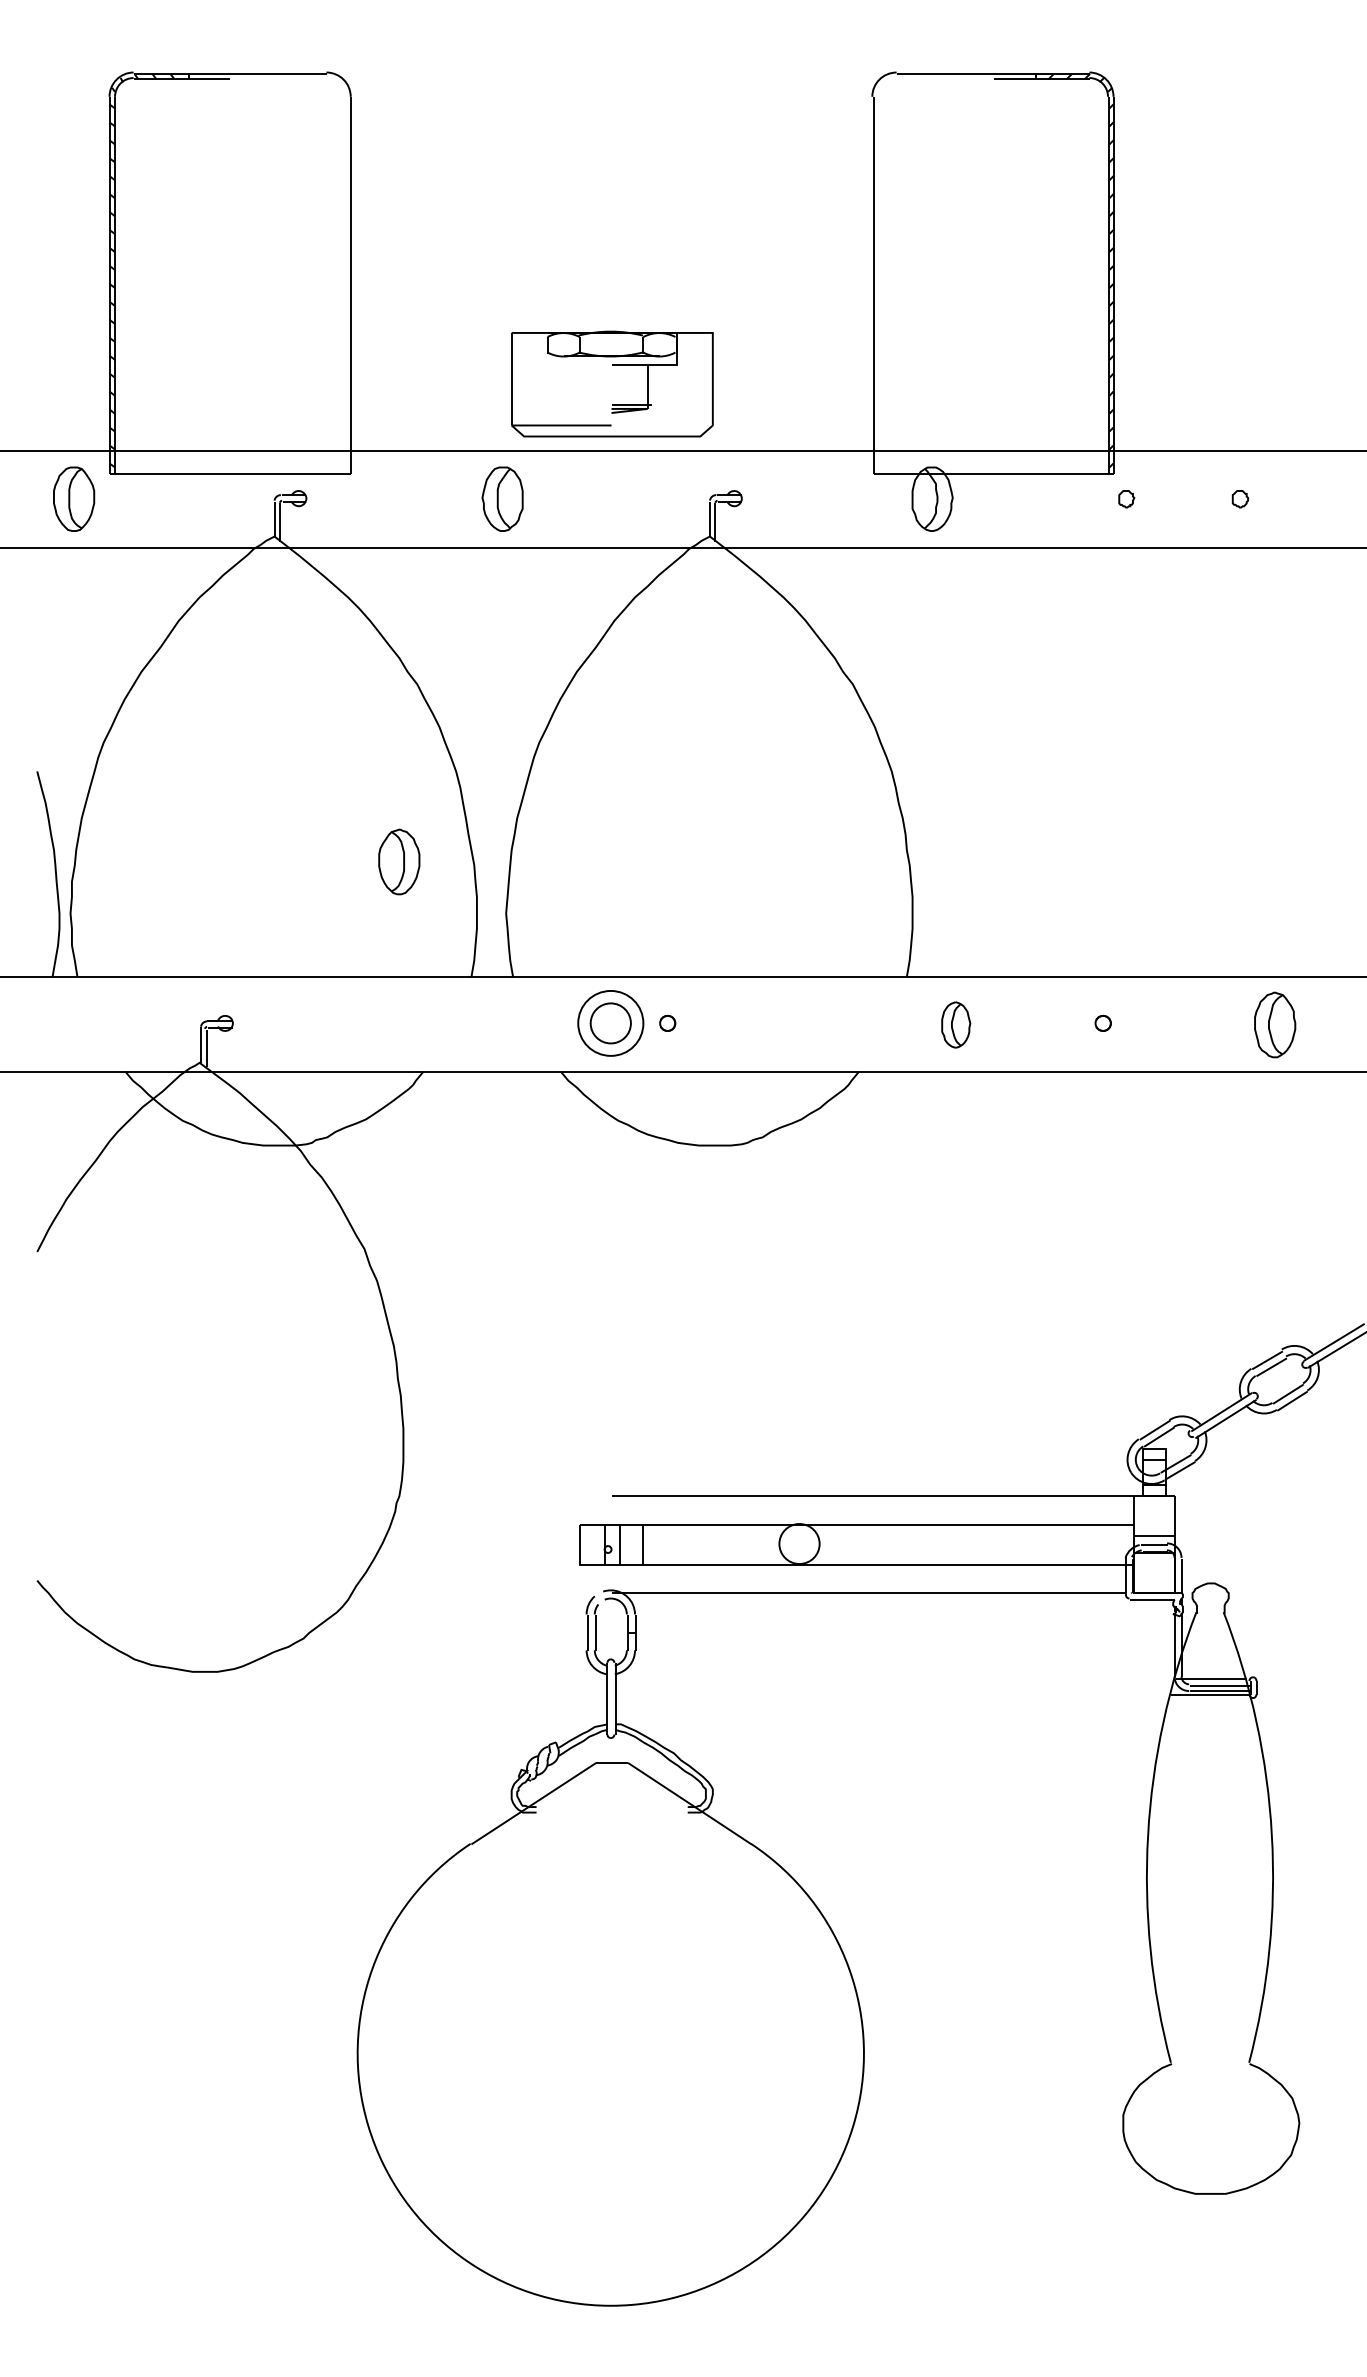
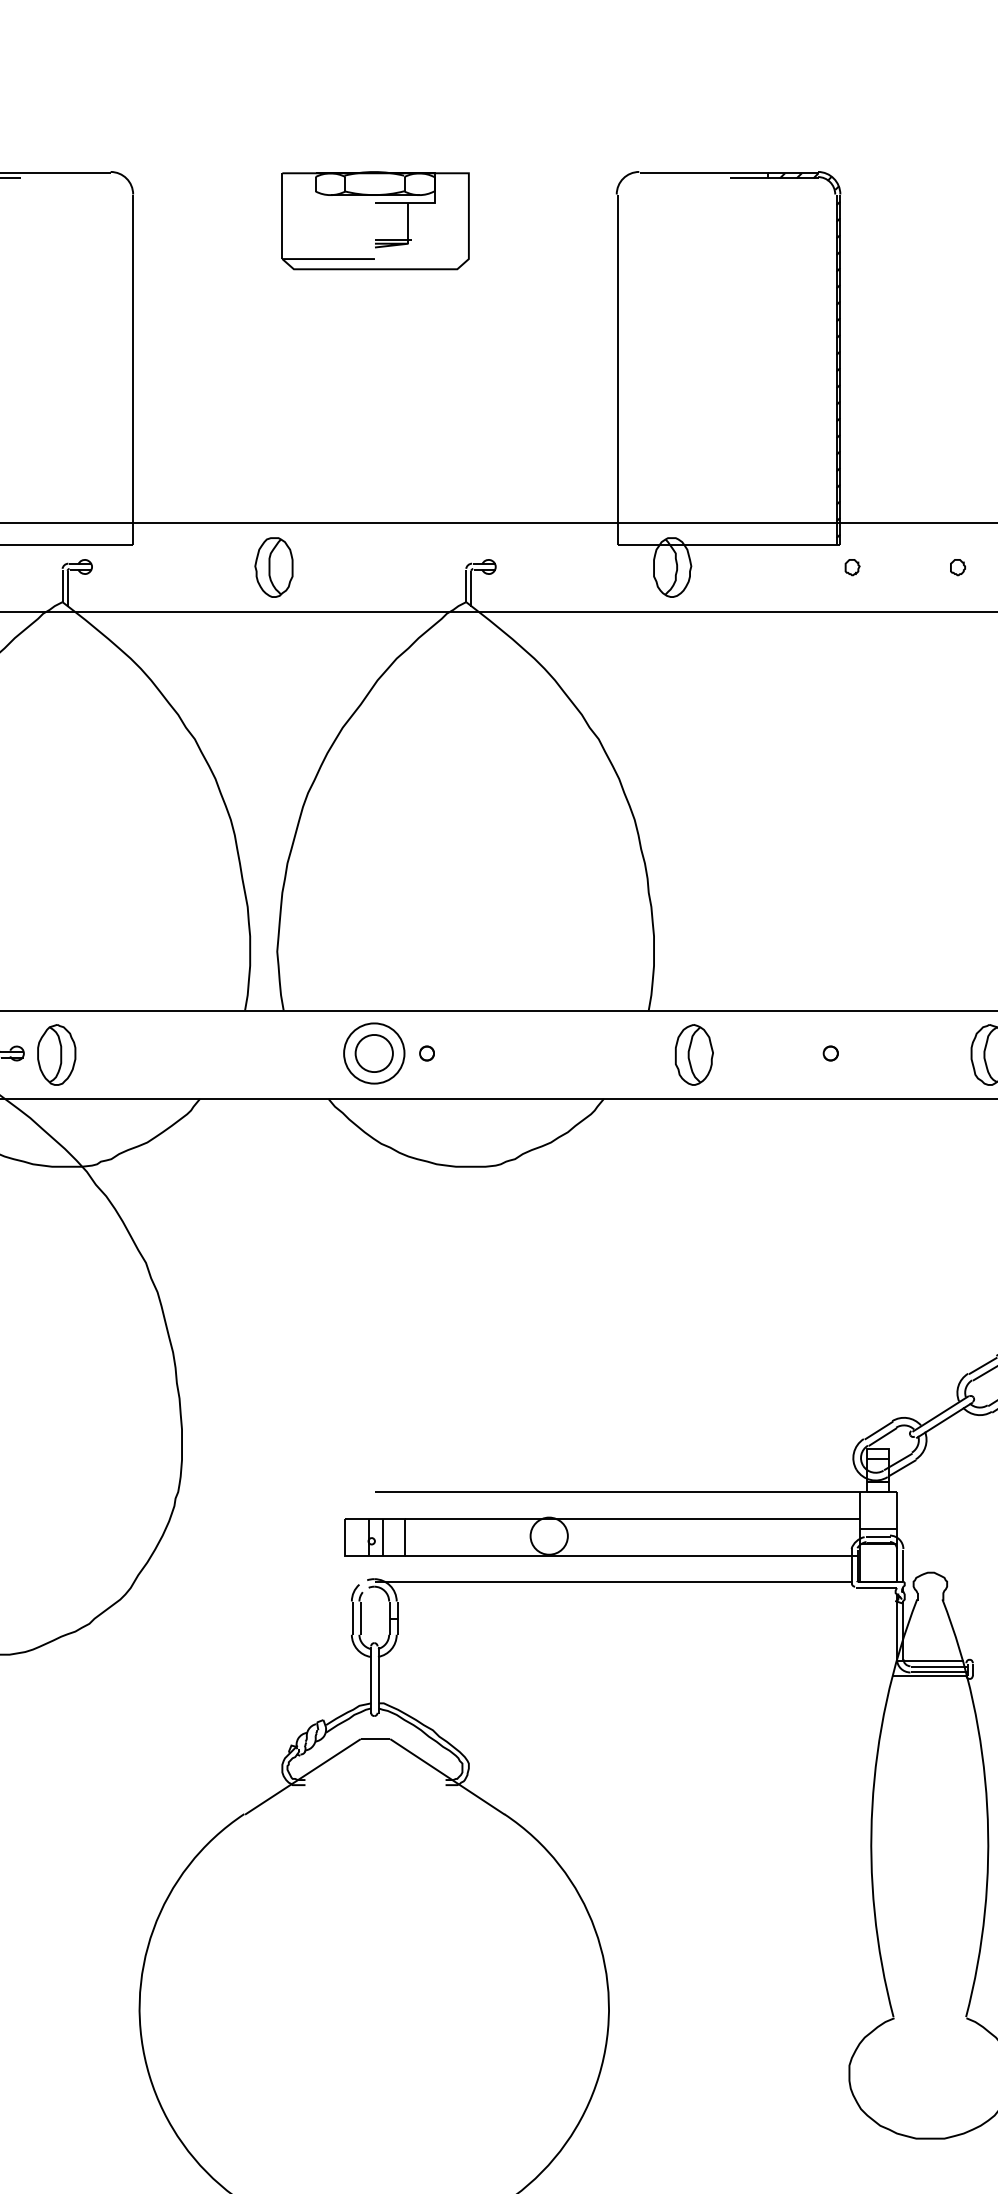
part: (612, 383) -> (375, 220), moved
part: (399, 861) -> (56, 1054), moved
part: (956, 1024) -> (694, 1054), size x1.43

